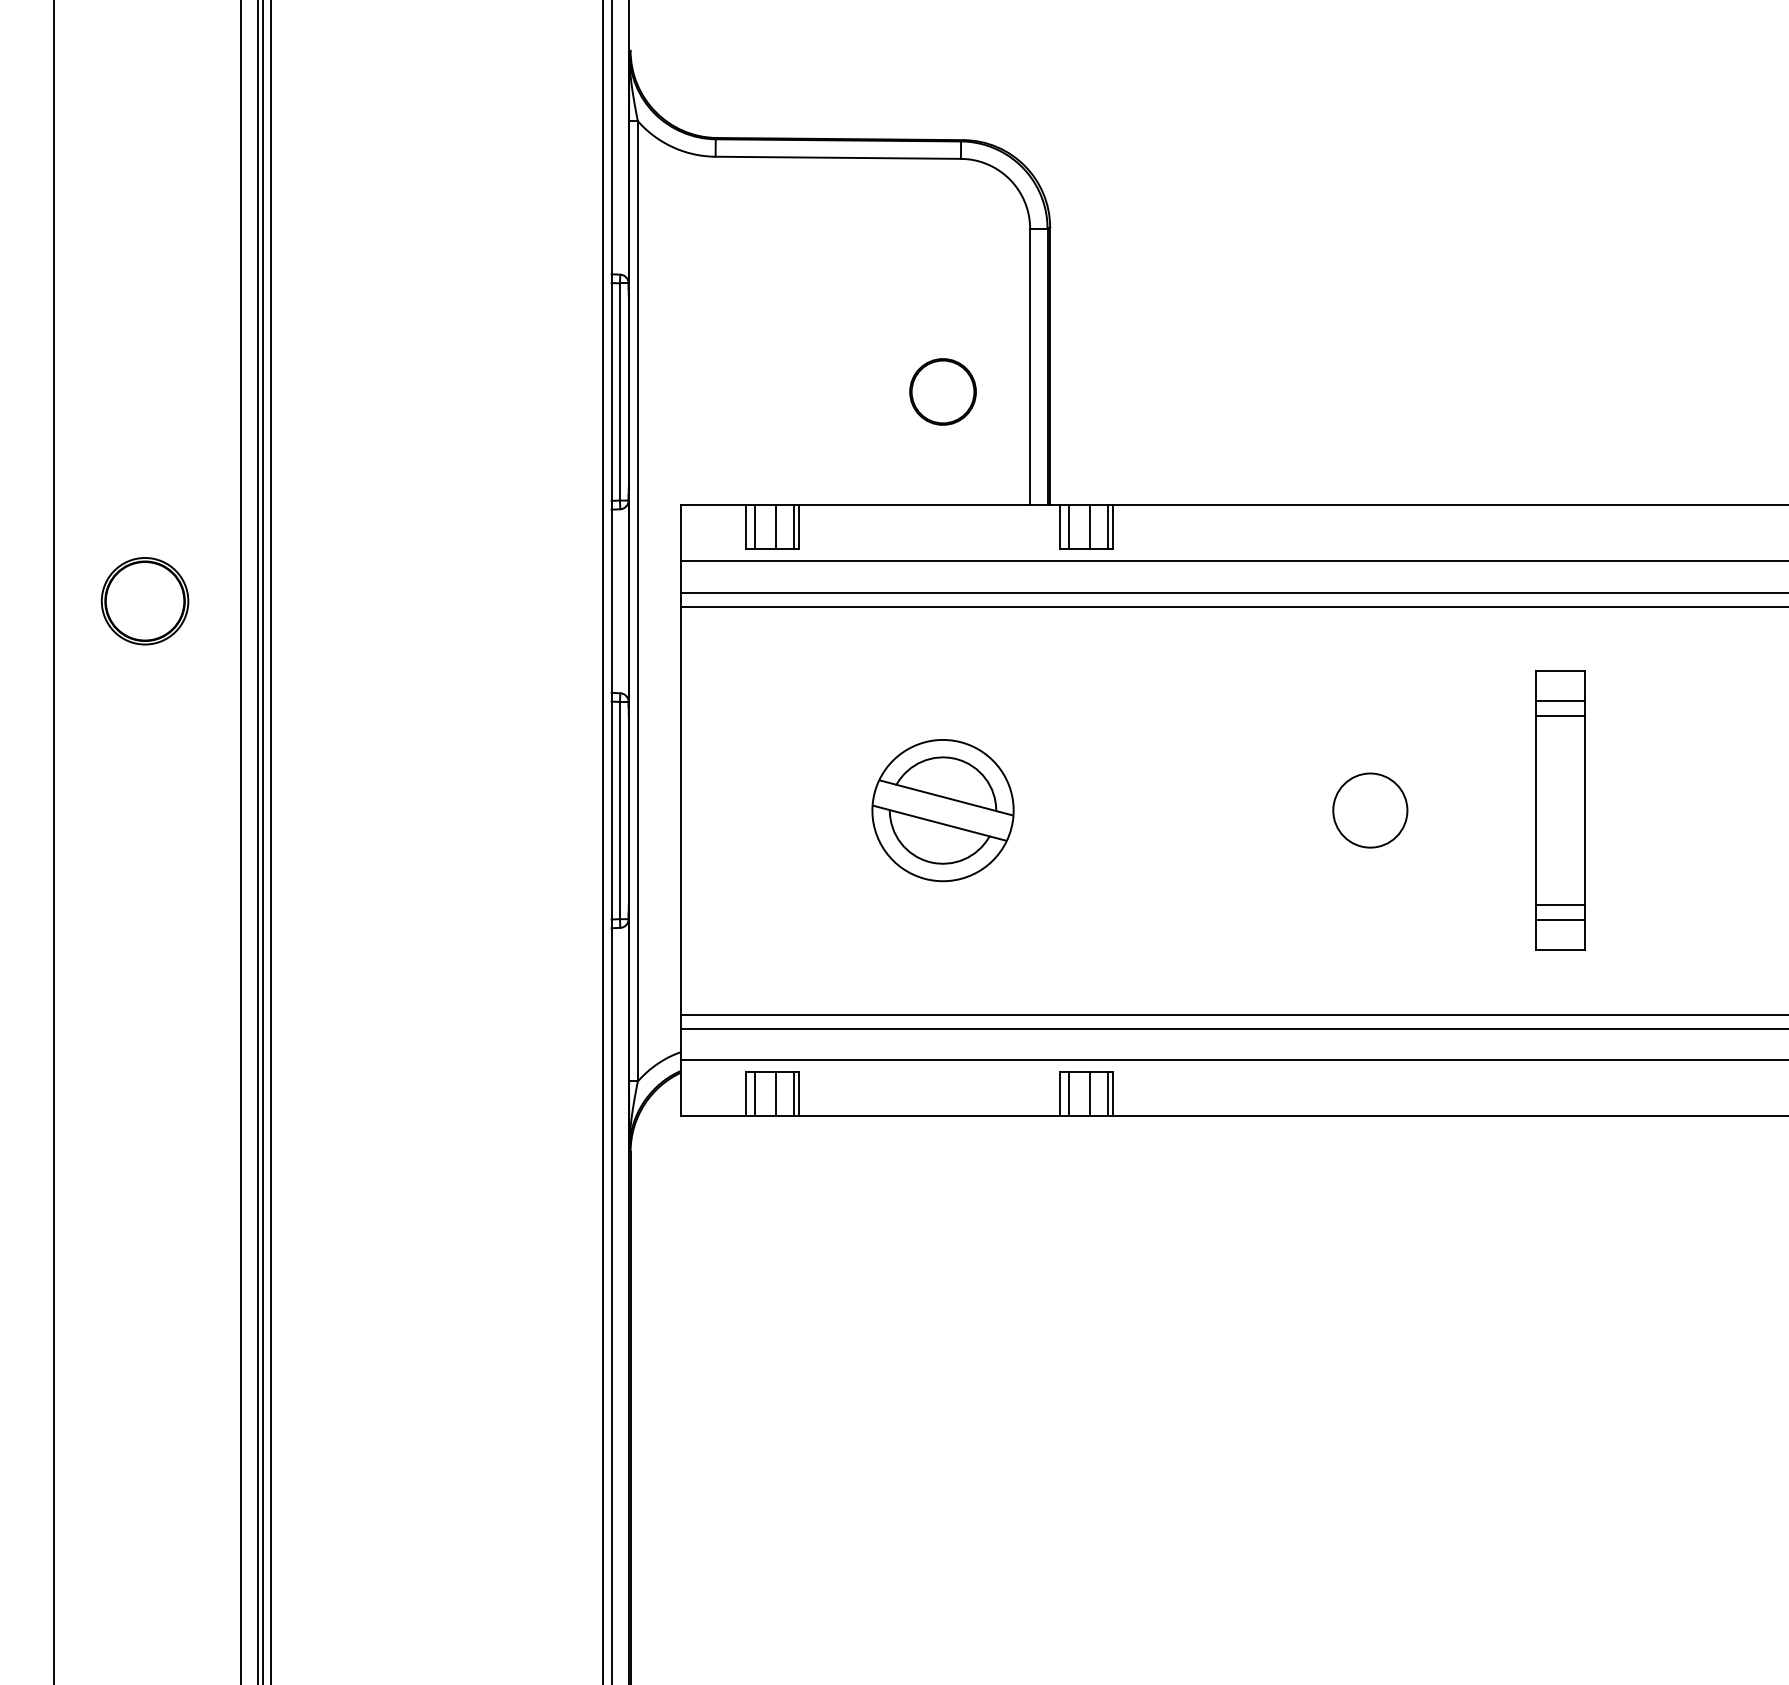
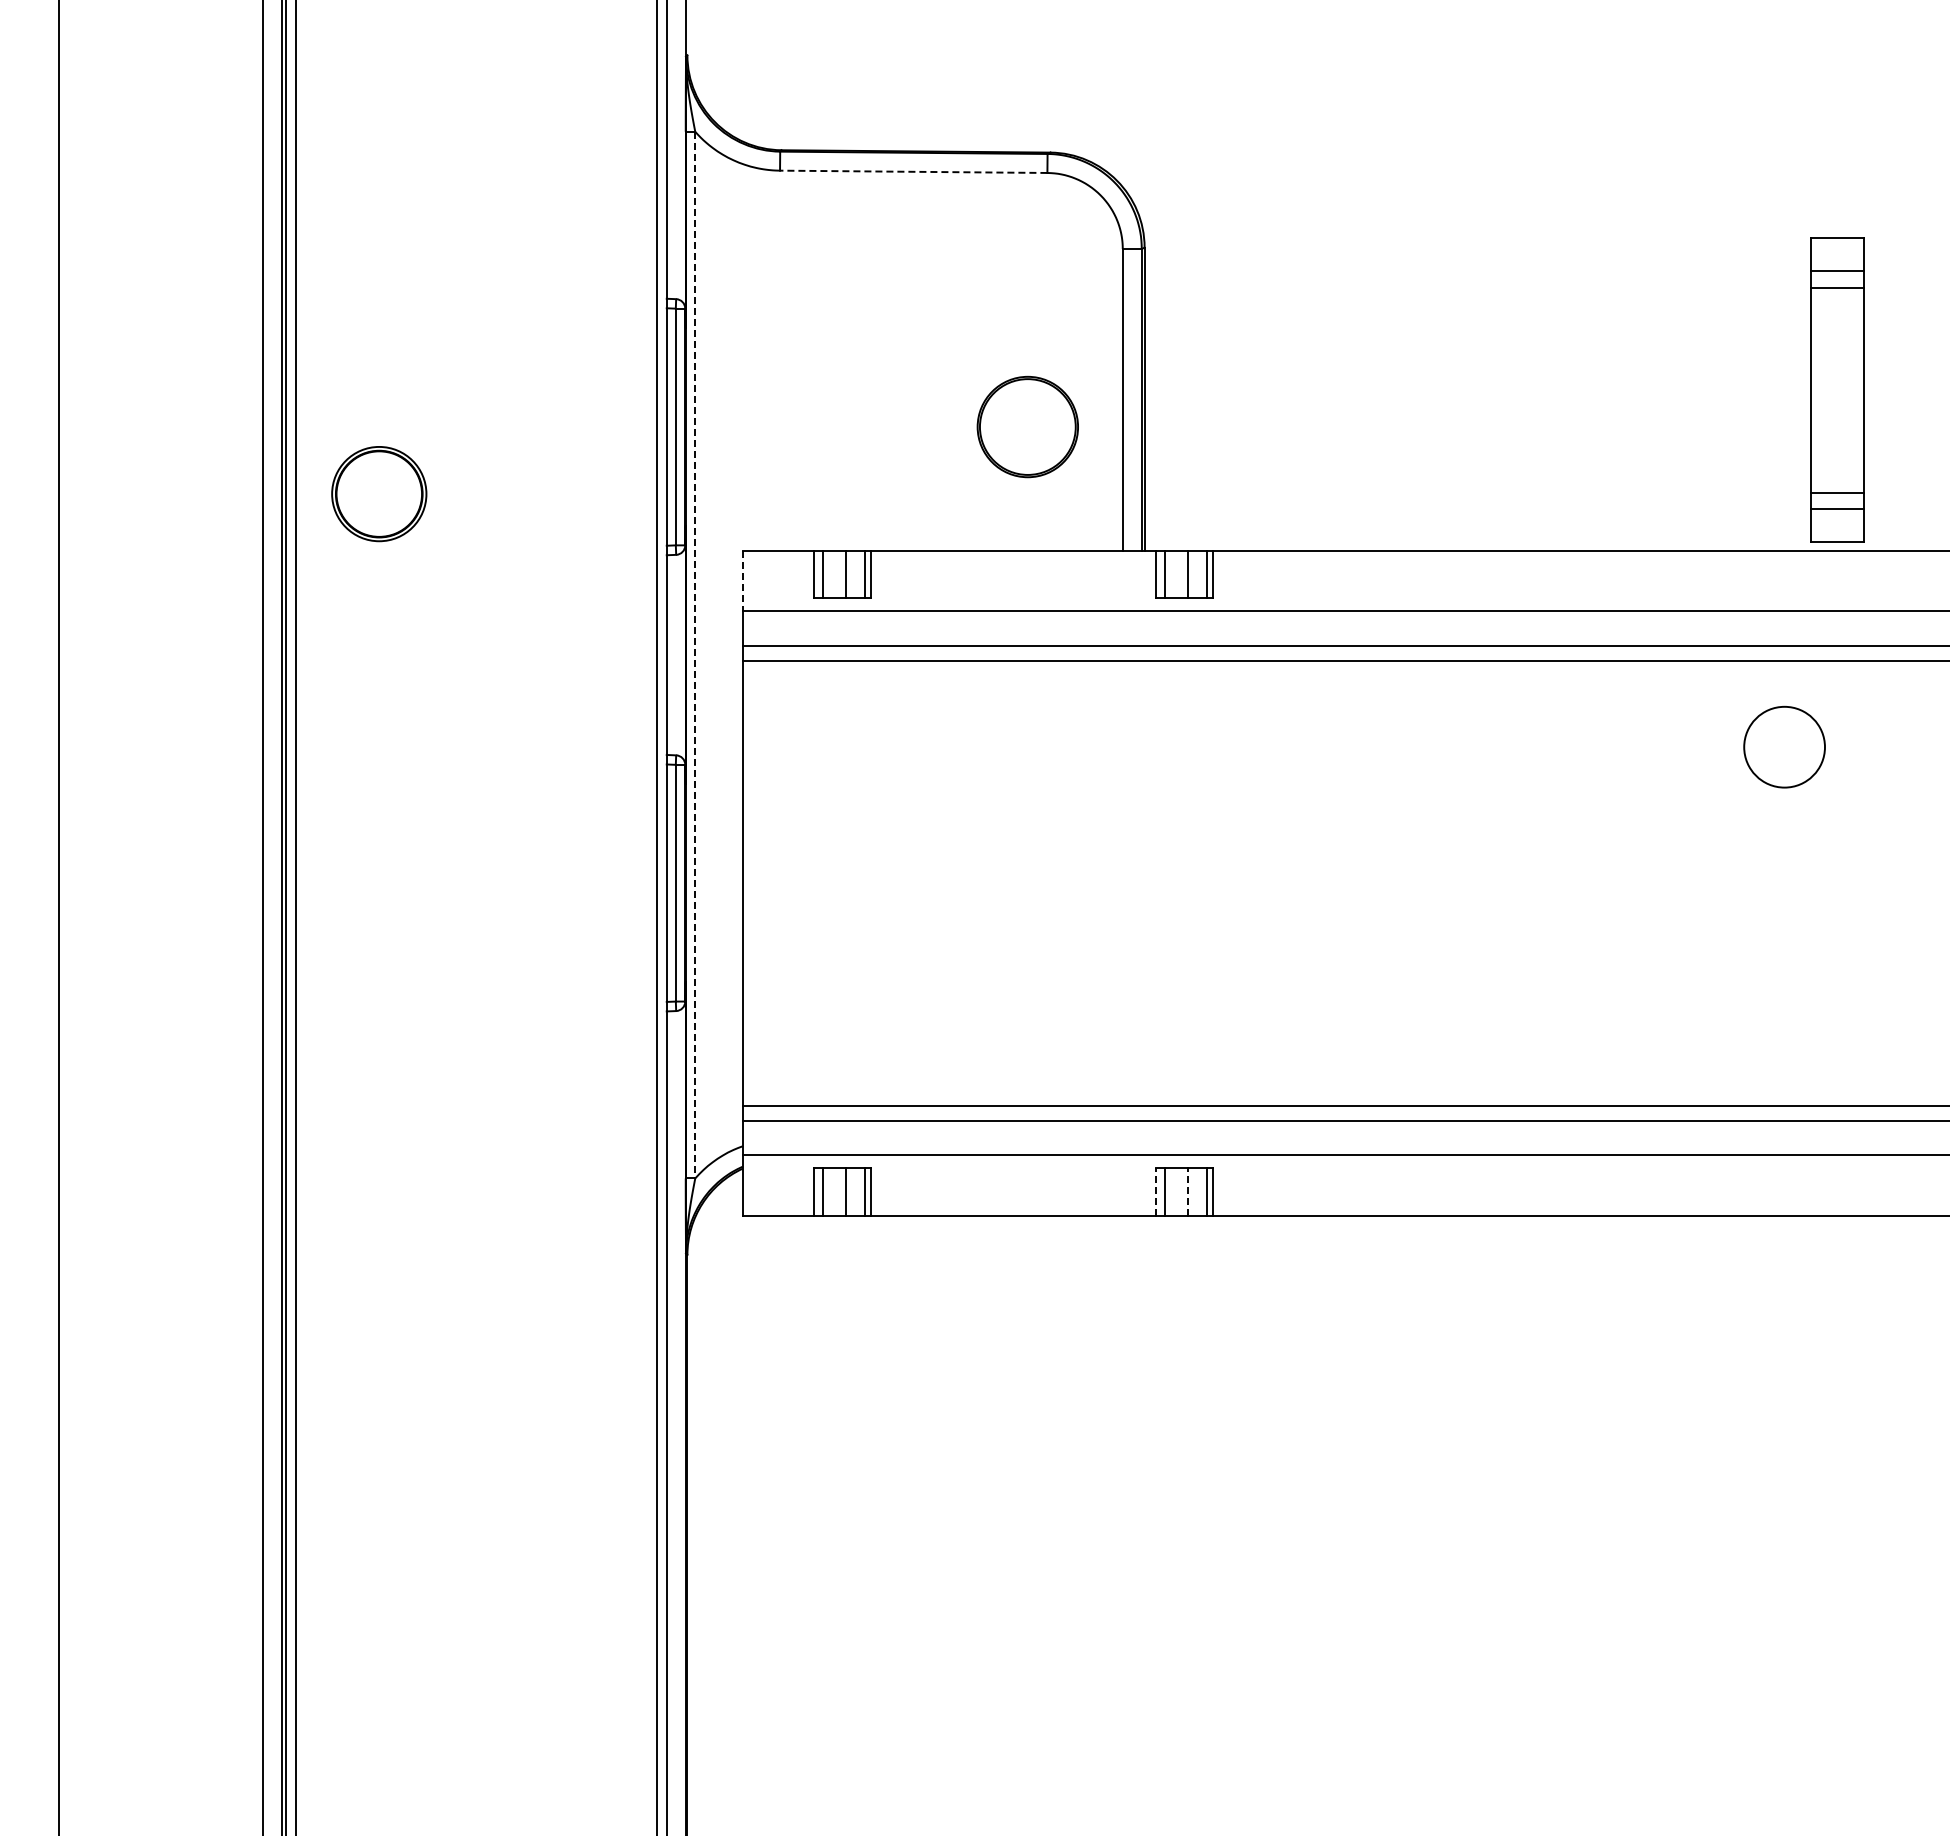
line: (838, 157) -> (913, 171), solid -> dashed
part: (942, 391) -> (1027, 426), size x1.4
line: (681, 533) -> (742, 581), solid -> dashed
part: (145, 601) -> (379, 494), moved
line: (638, 601) -> (695, 655), solid -> dashed
circle: (1370, 809) -> (1784, 746), moved
part: (1560, 809) -> (1837, 389), moved
part: (942, 810) -> (1027, 883), removed
line: (1060, 1094) -> (1155, 1192), solid -> dashed
line: (1090, 1094) -> (1188, 1192), solid -> dashed

